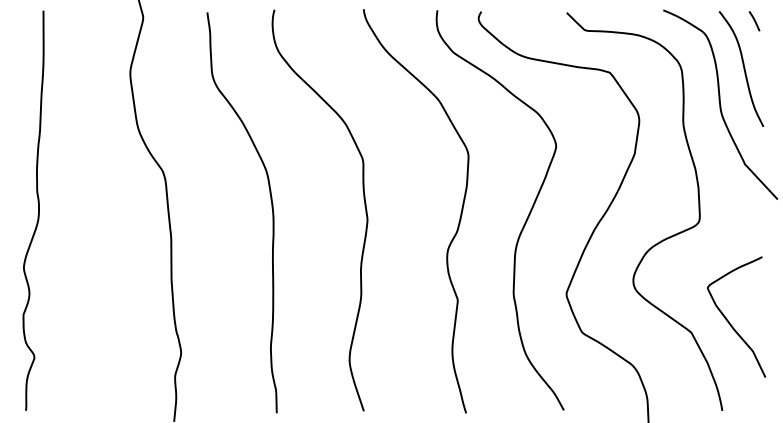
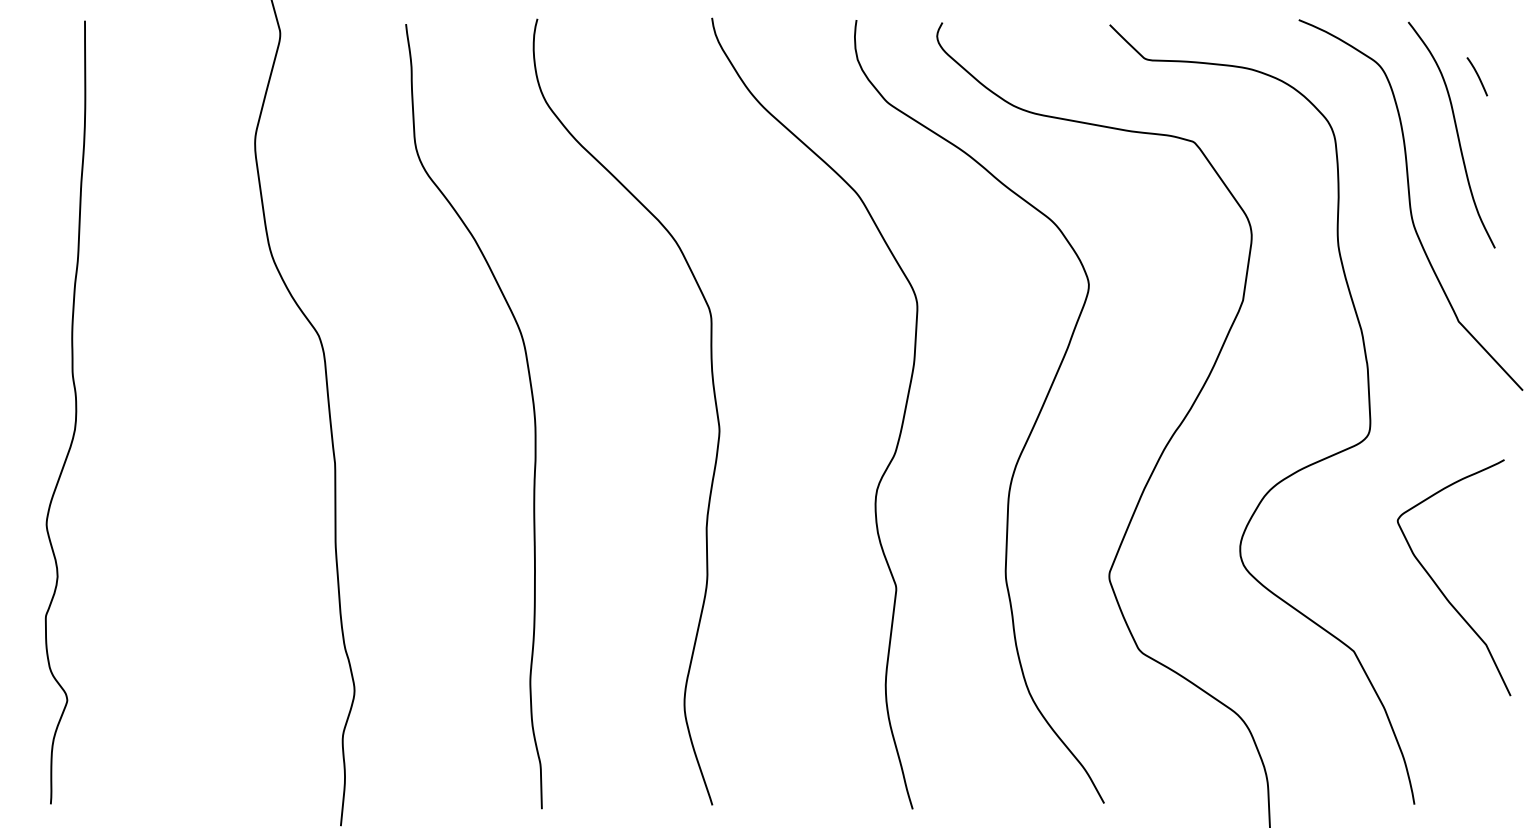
line: (754, 21) -> (1477, 77), moved
curve: (729, 321) -> (1440, 586), moved

